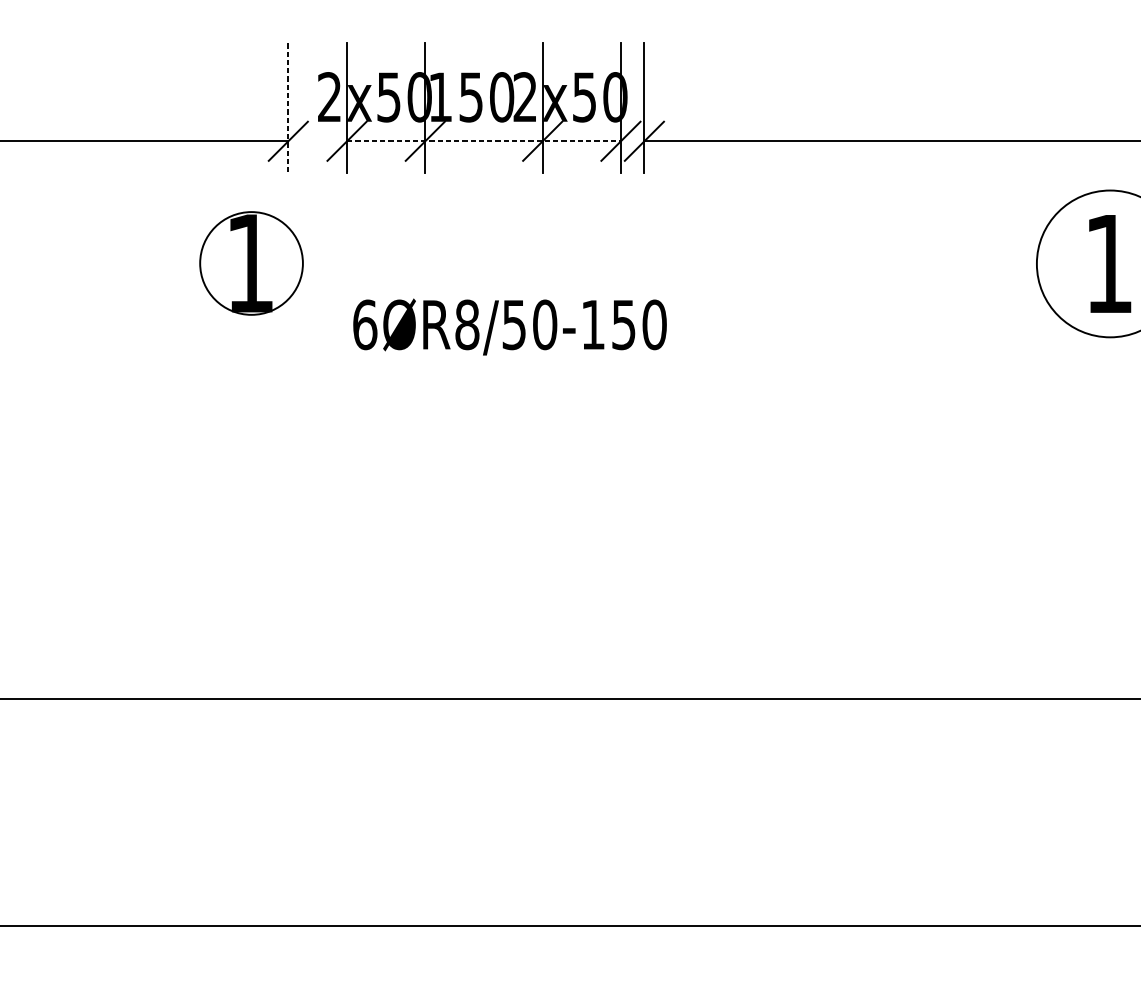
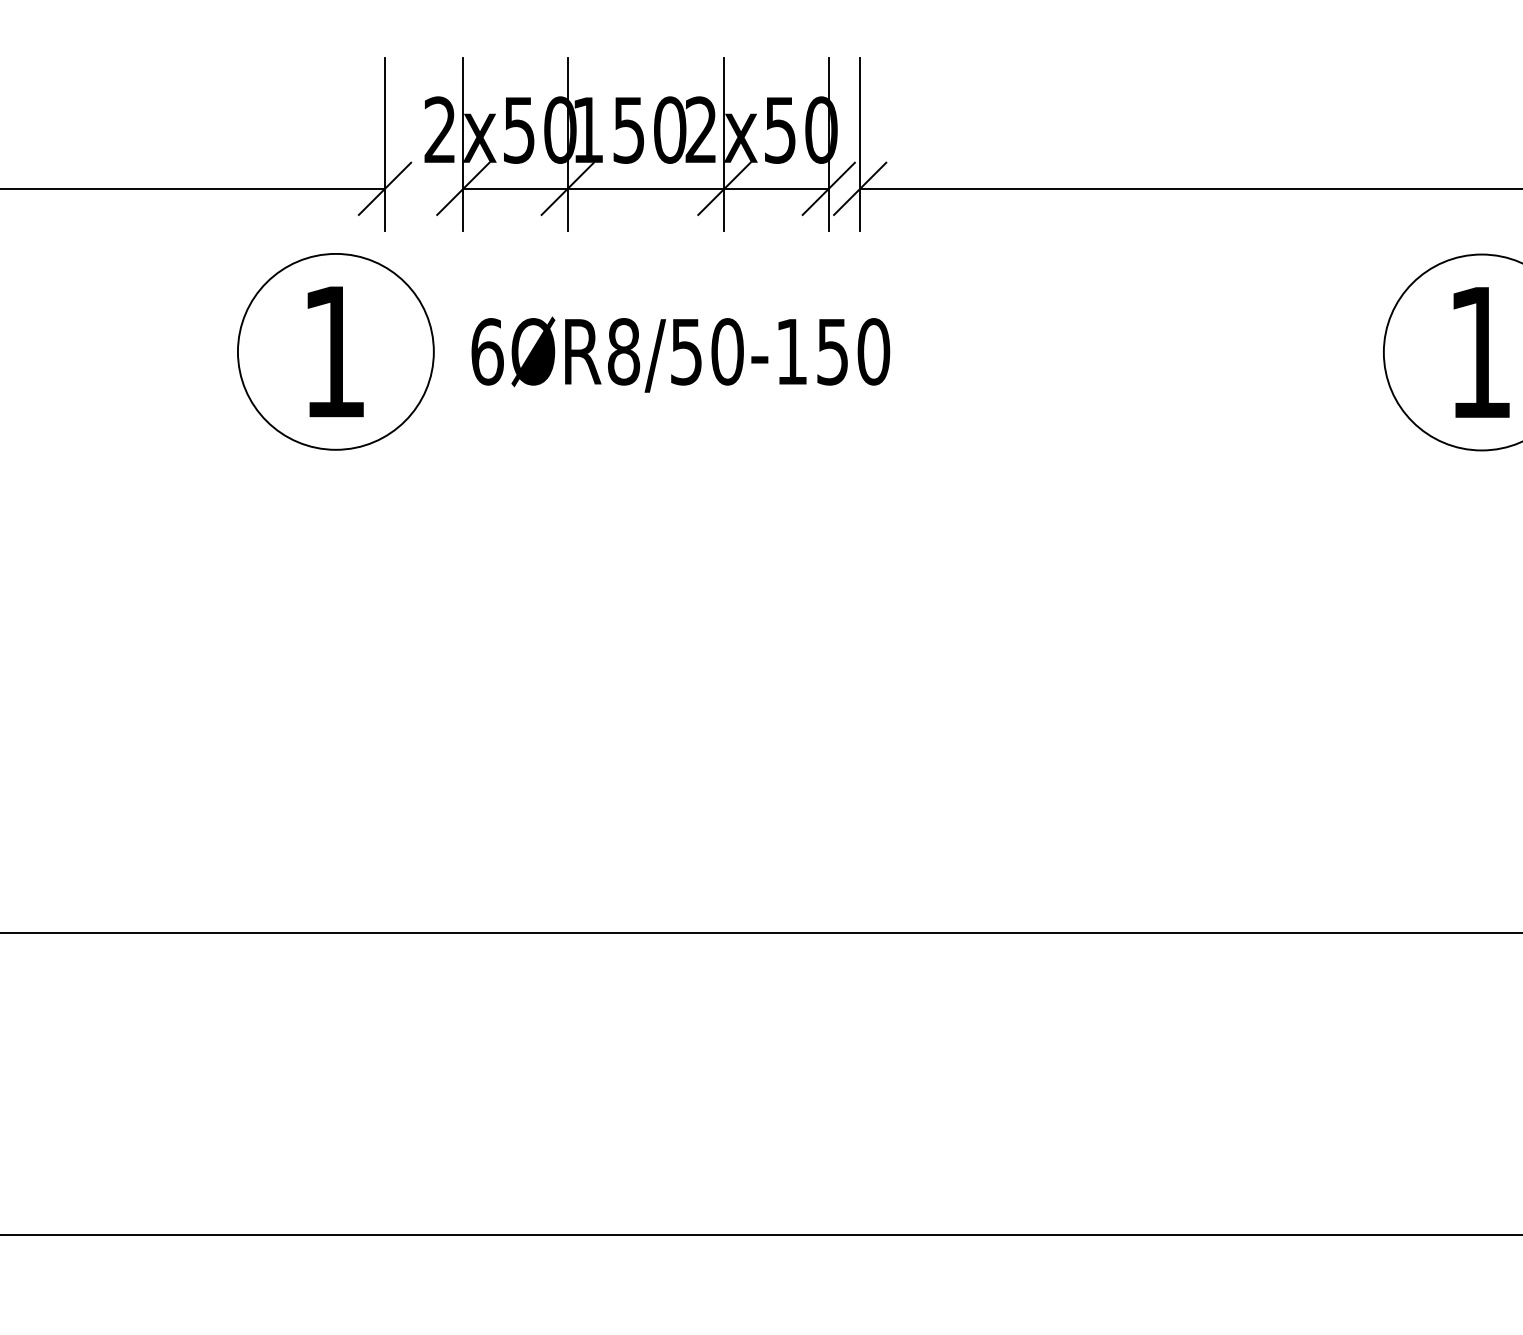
line: (287, 108) -> (384, 144), dashed -> solid
line: (484, 141) -> (646, 188), dashed -> solid
circle: (251, 263) -> (335, 351), size x1.43
text: (509, 326) -> (680, 354), moved

